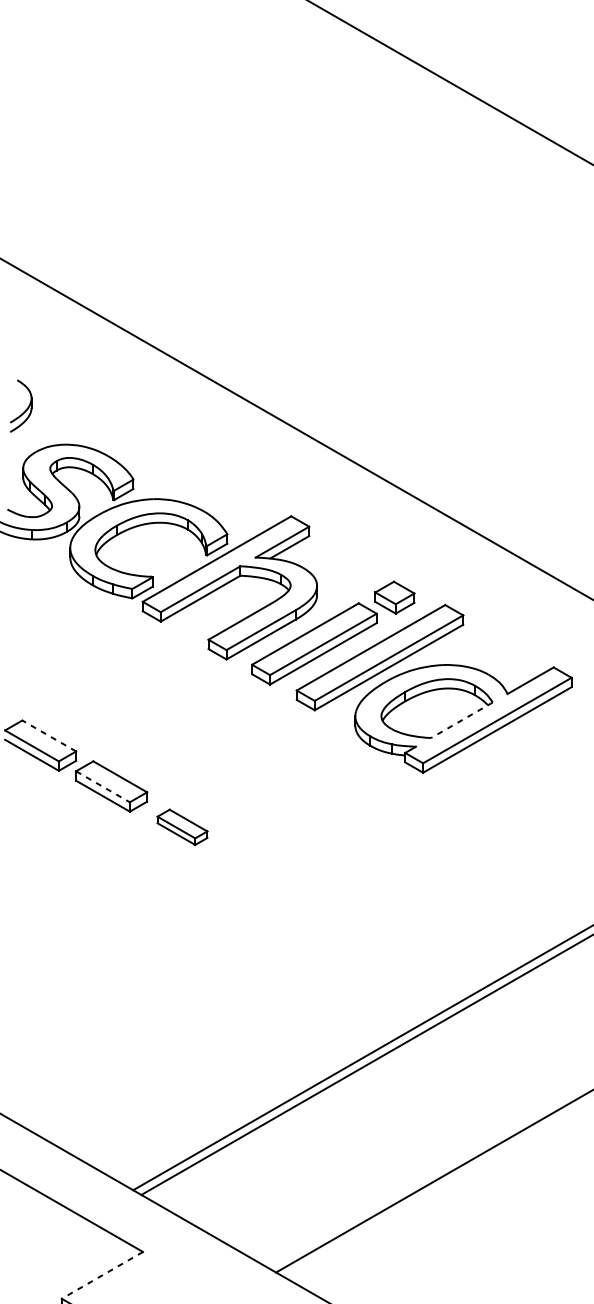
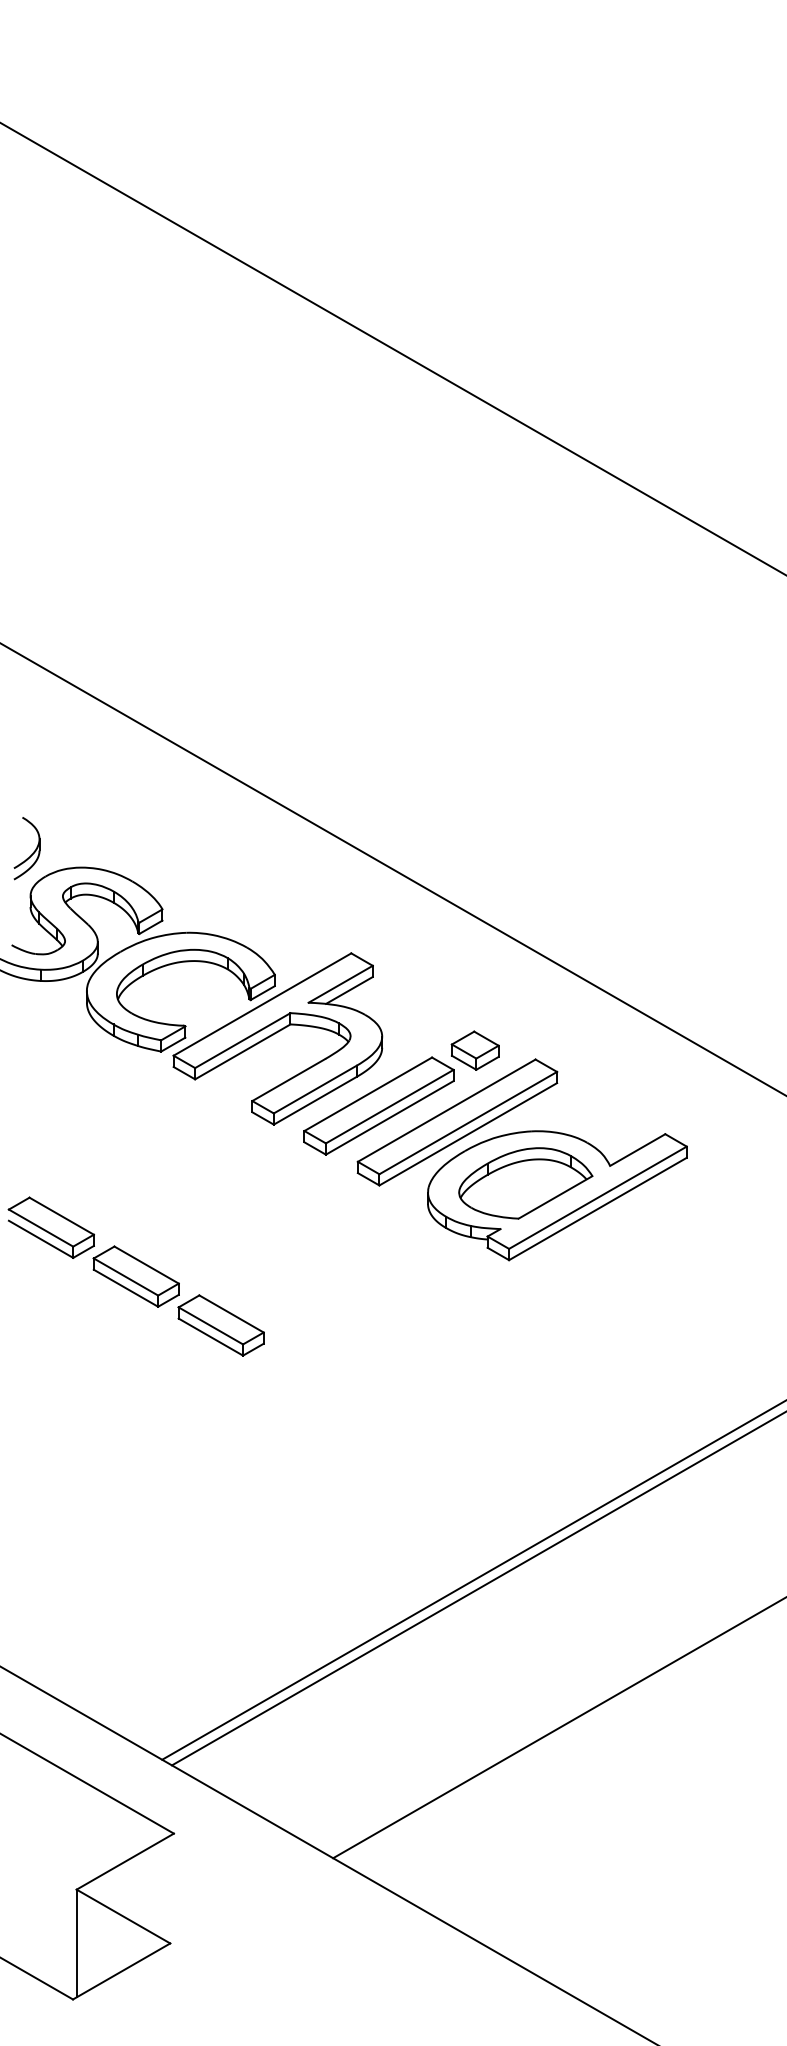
part: (26, 408) -> (33, 851), moved
line: (461, 720) -> (555, 1197), dashed -> solid
line: (49, 735) -> (61, 1215), dashed -> solid
line: (103, 787) -> (126, 1277), dashed -> solid
part: (181, 827) -> (220, 1325), size x1.43
line: (101, 1275) -> (124, 1861), dashed -> solid

